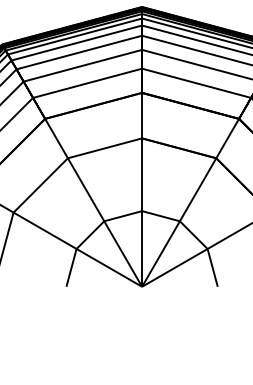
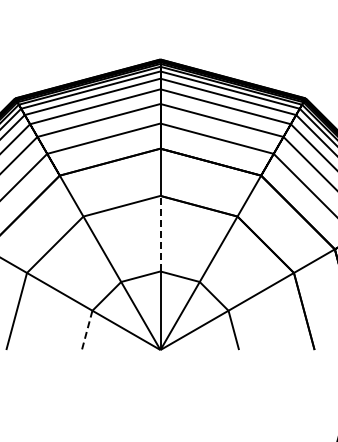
line: (142, 174) -> (160, 233), solid -> dashed
line: (71, 267) -> (87, 330), solid -> dashed

